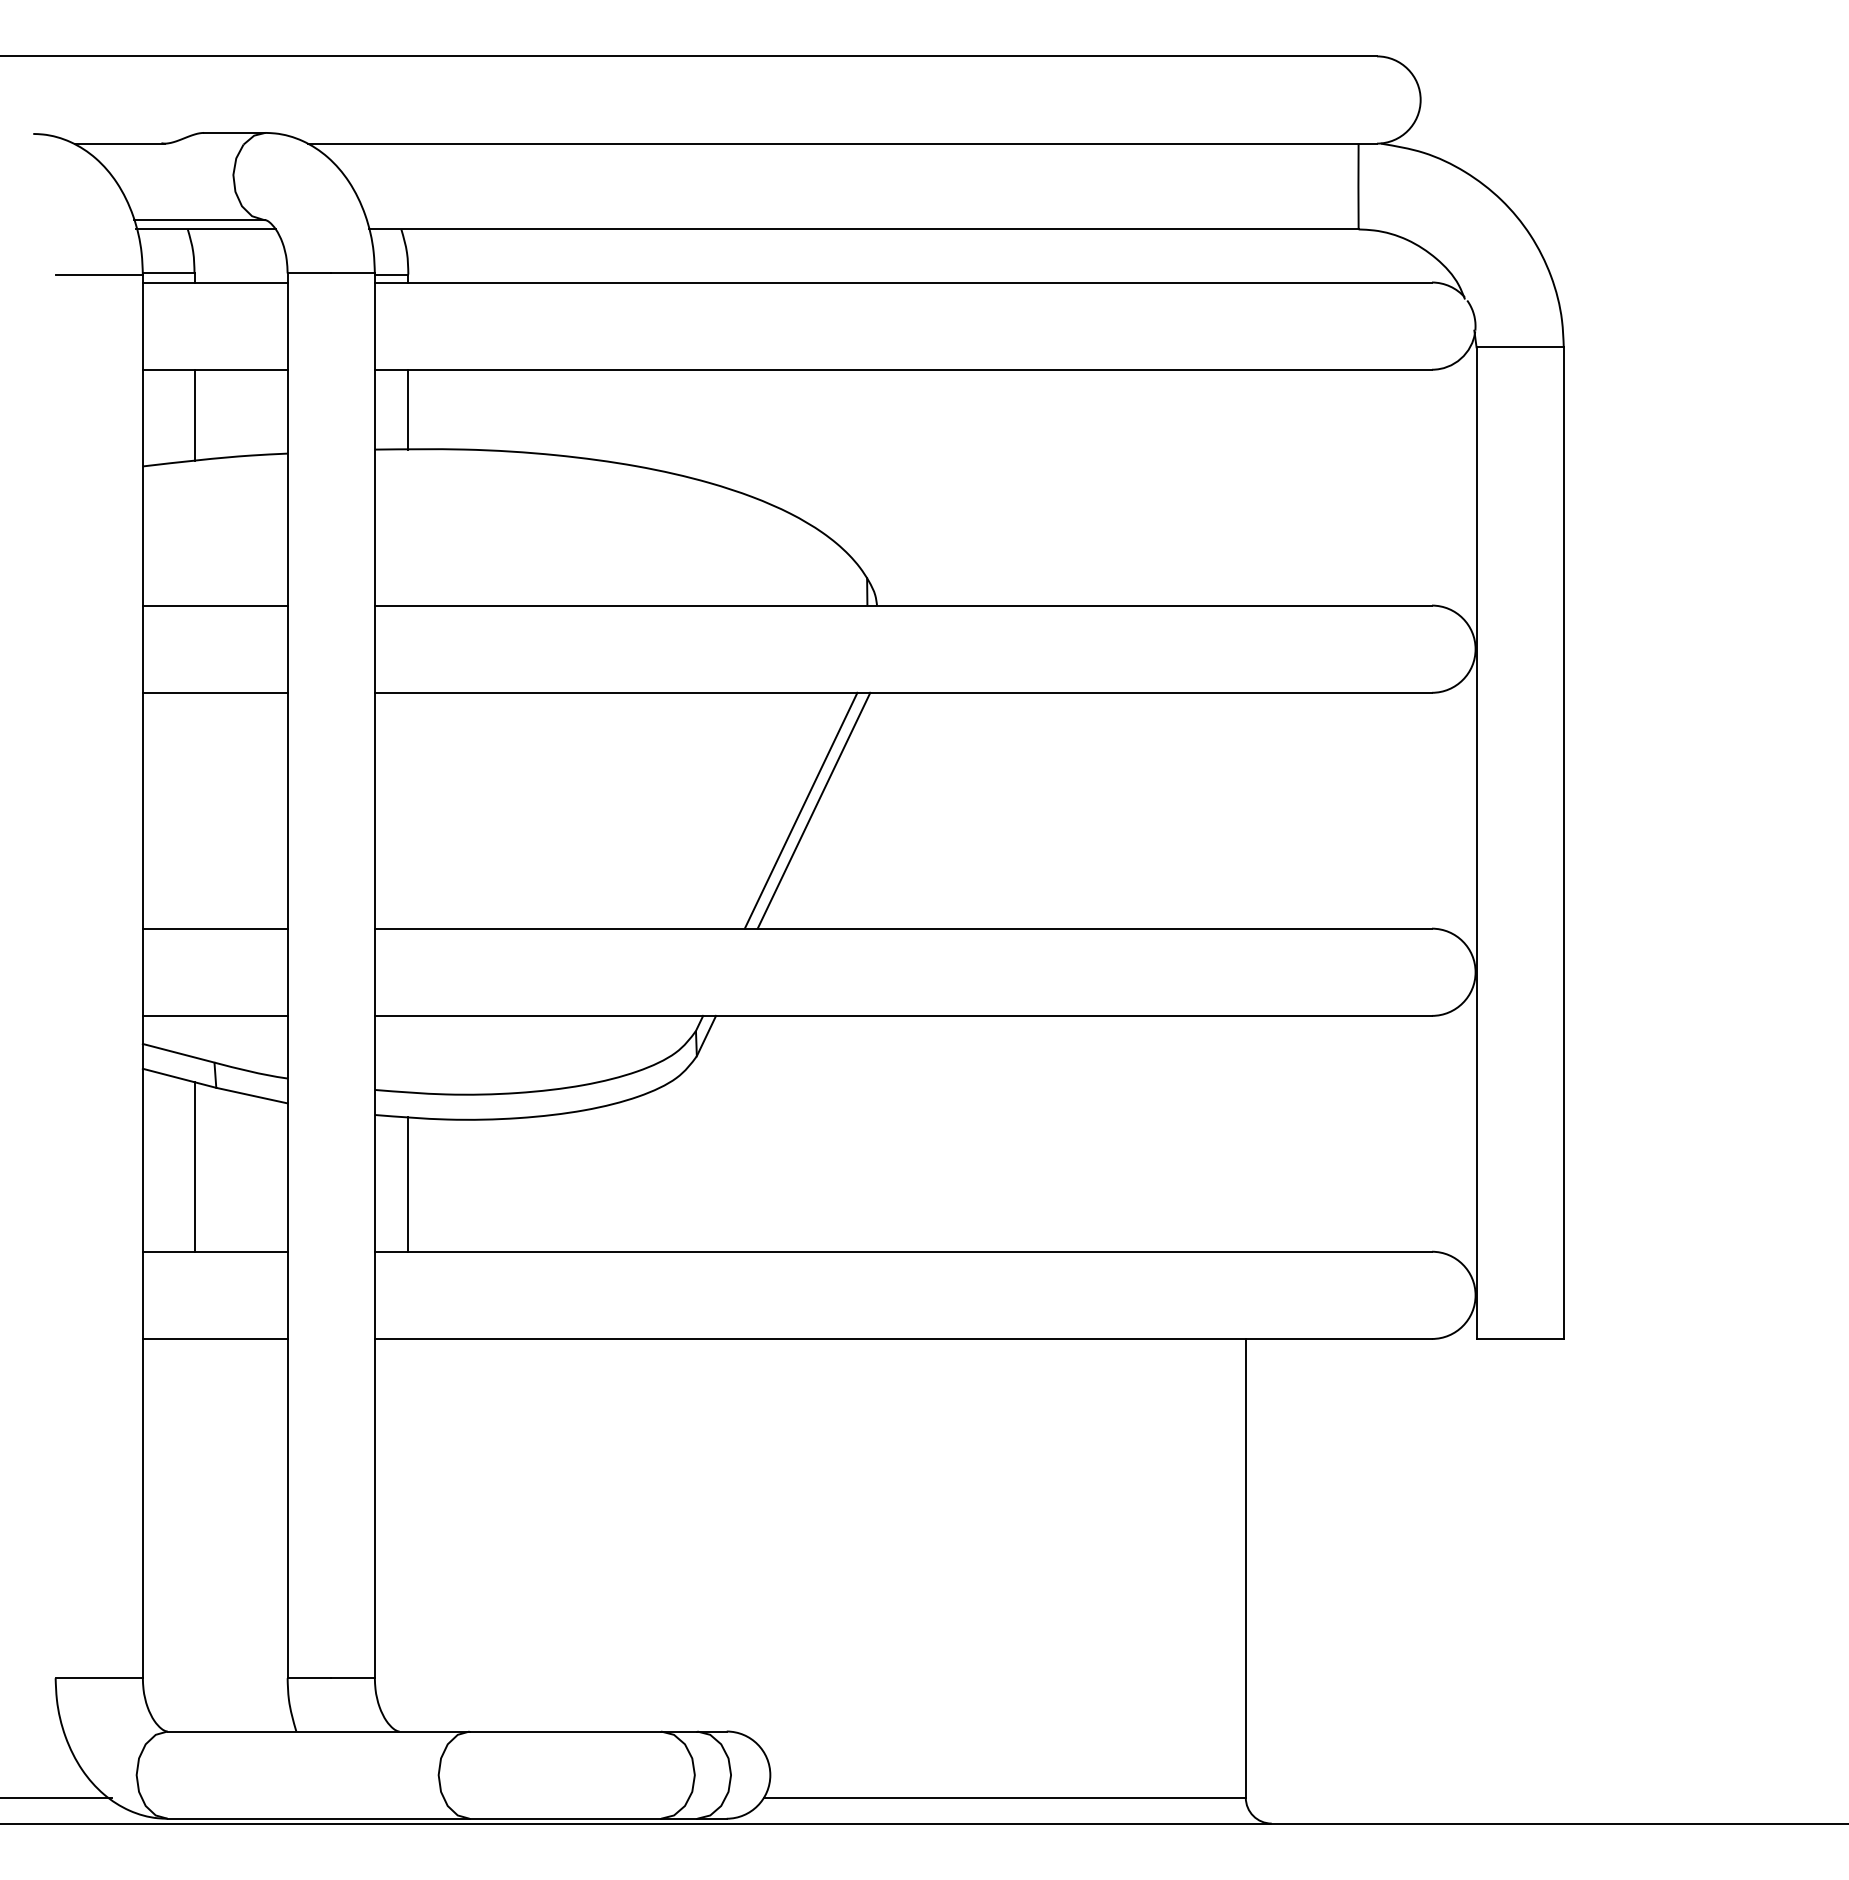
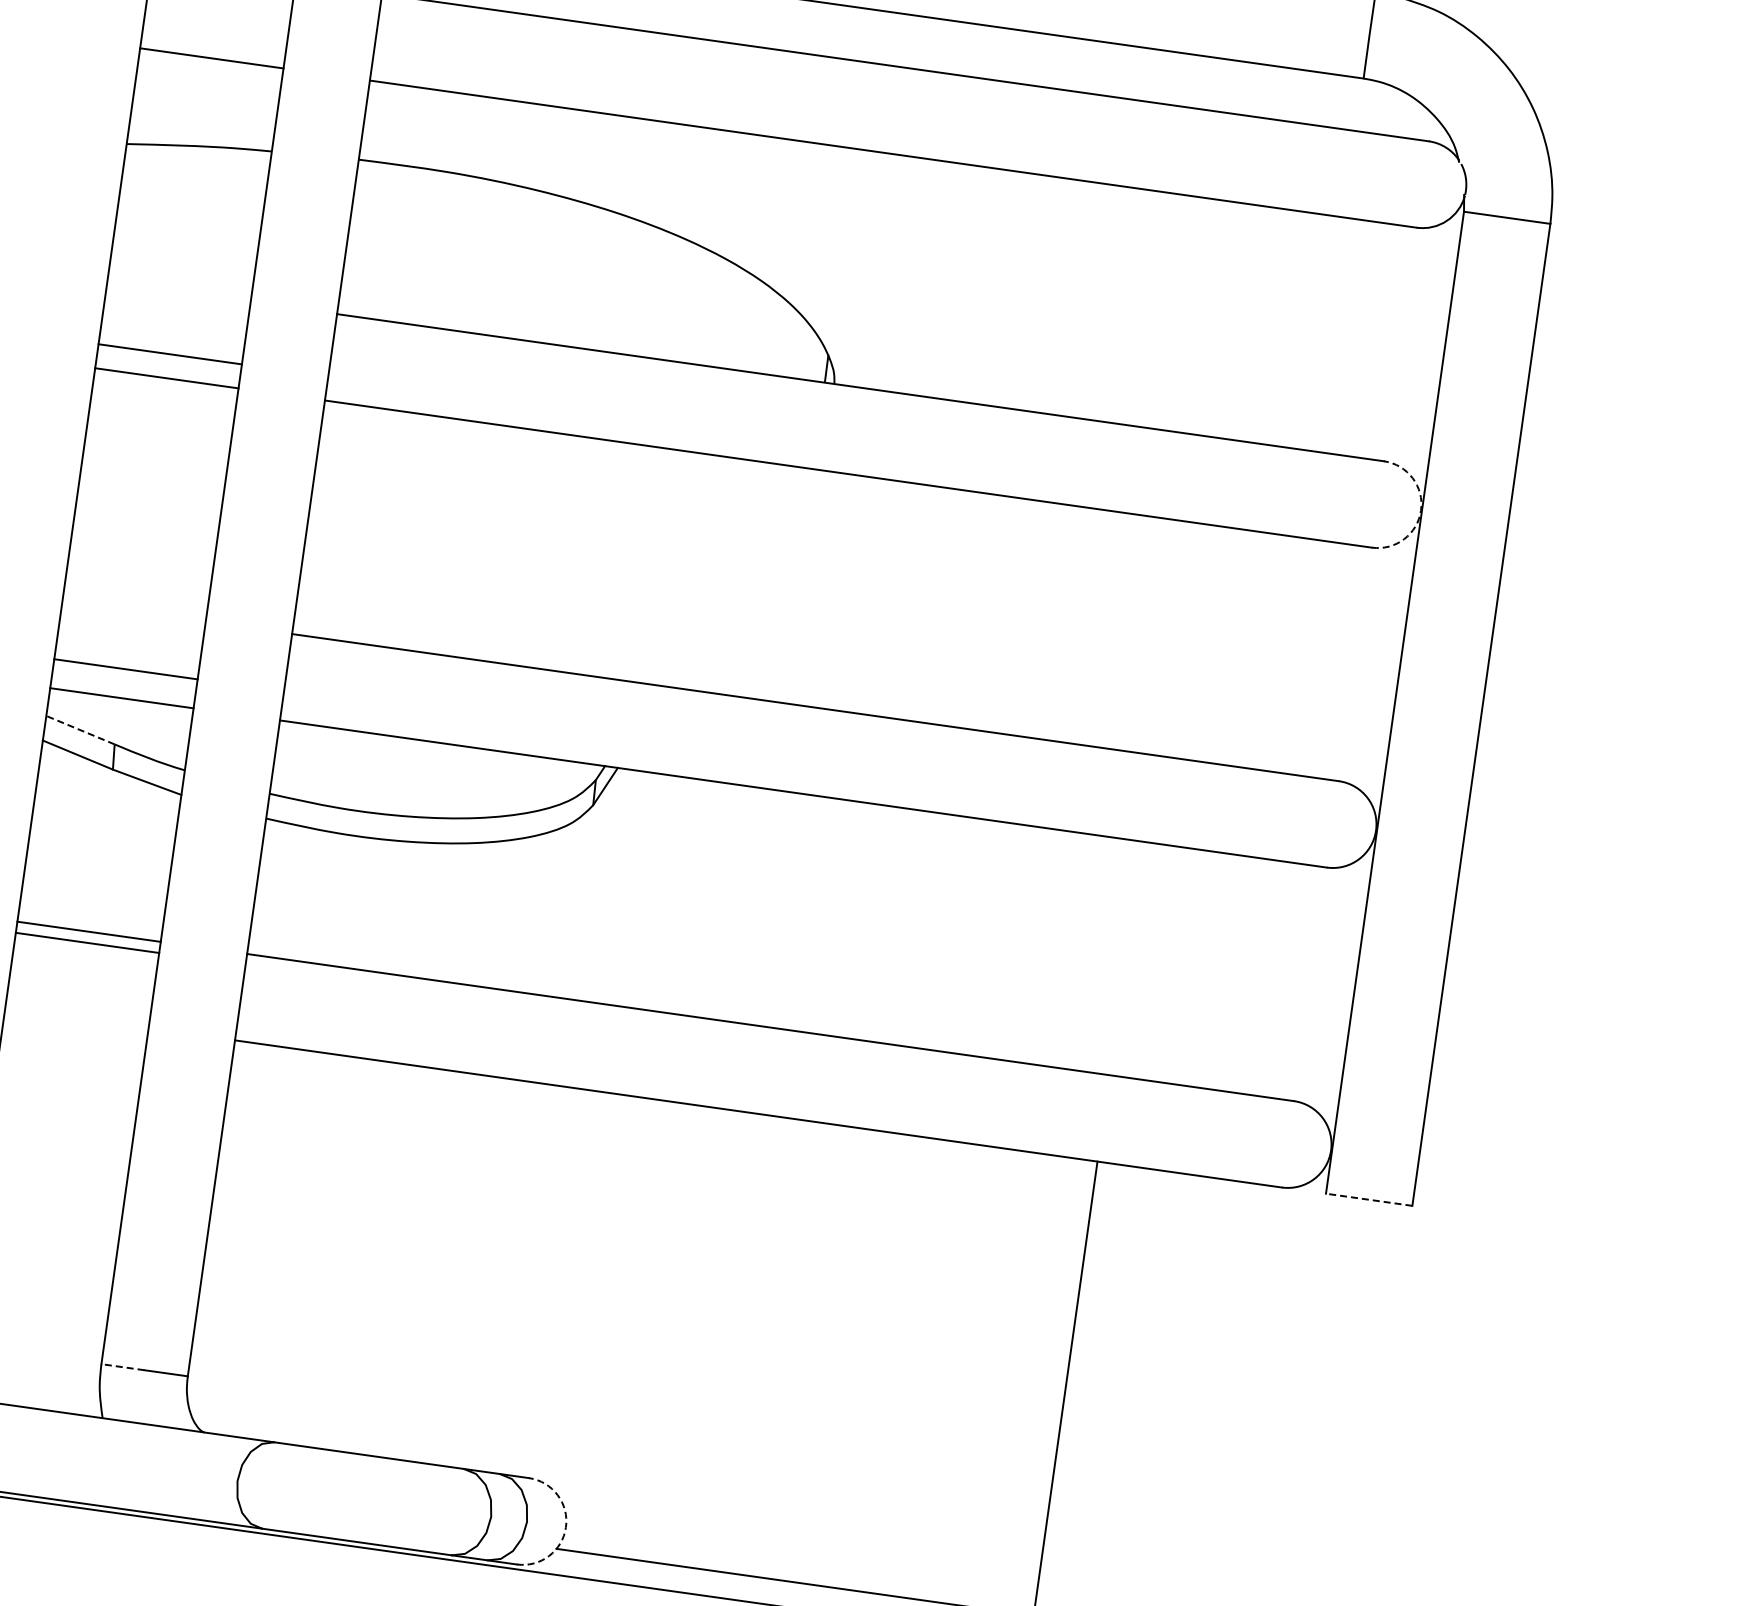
line: (408, 409) -> (397, 124), removed
line: (194, 415) -> (184, 100), removed
line: (214, 605) -> (169, 354), moved
arc: (1475, 649) -> (1420, 510), solid -> dashed
line: (800, 810) -> (730, 576), removed
line: (813, 810) -> (742, 578), removed
line: (214, 928) -> (125, 669), moved
line: (178, 1053) -> (80, 730), solid -> dashed
line: (194, 1166) -> (80, 844), removed
line: (408, 1184) -> (289, 892), removed
line: (214, 1338) -> (86, 942), moved
line: (1520, 1338) -> (1369, 1199), solid -> dashed
line: (309, 1678) -> (123, 1367), solid -> dashed
arc: (770, 1775) -> (566, 1527), solid -> dashed

